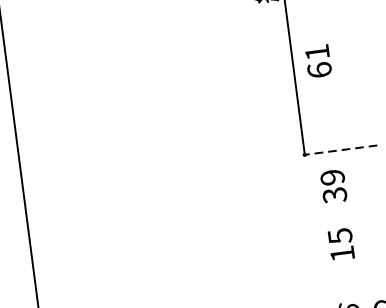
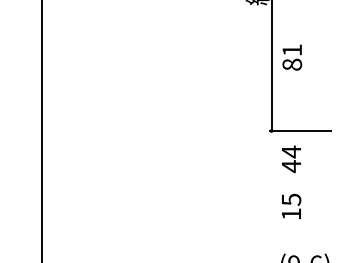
text: (318, 70) -> (291, 64), 61 -> 81
line: (339, 151) -> (299, 131), dashed -> solid
text: (333, 186) -> (291, 159), 39 -> 44

